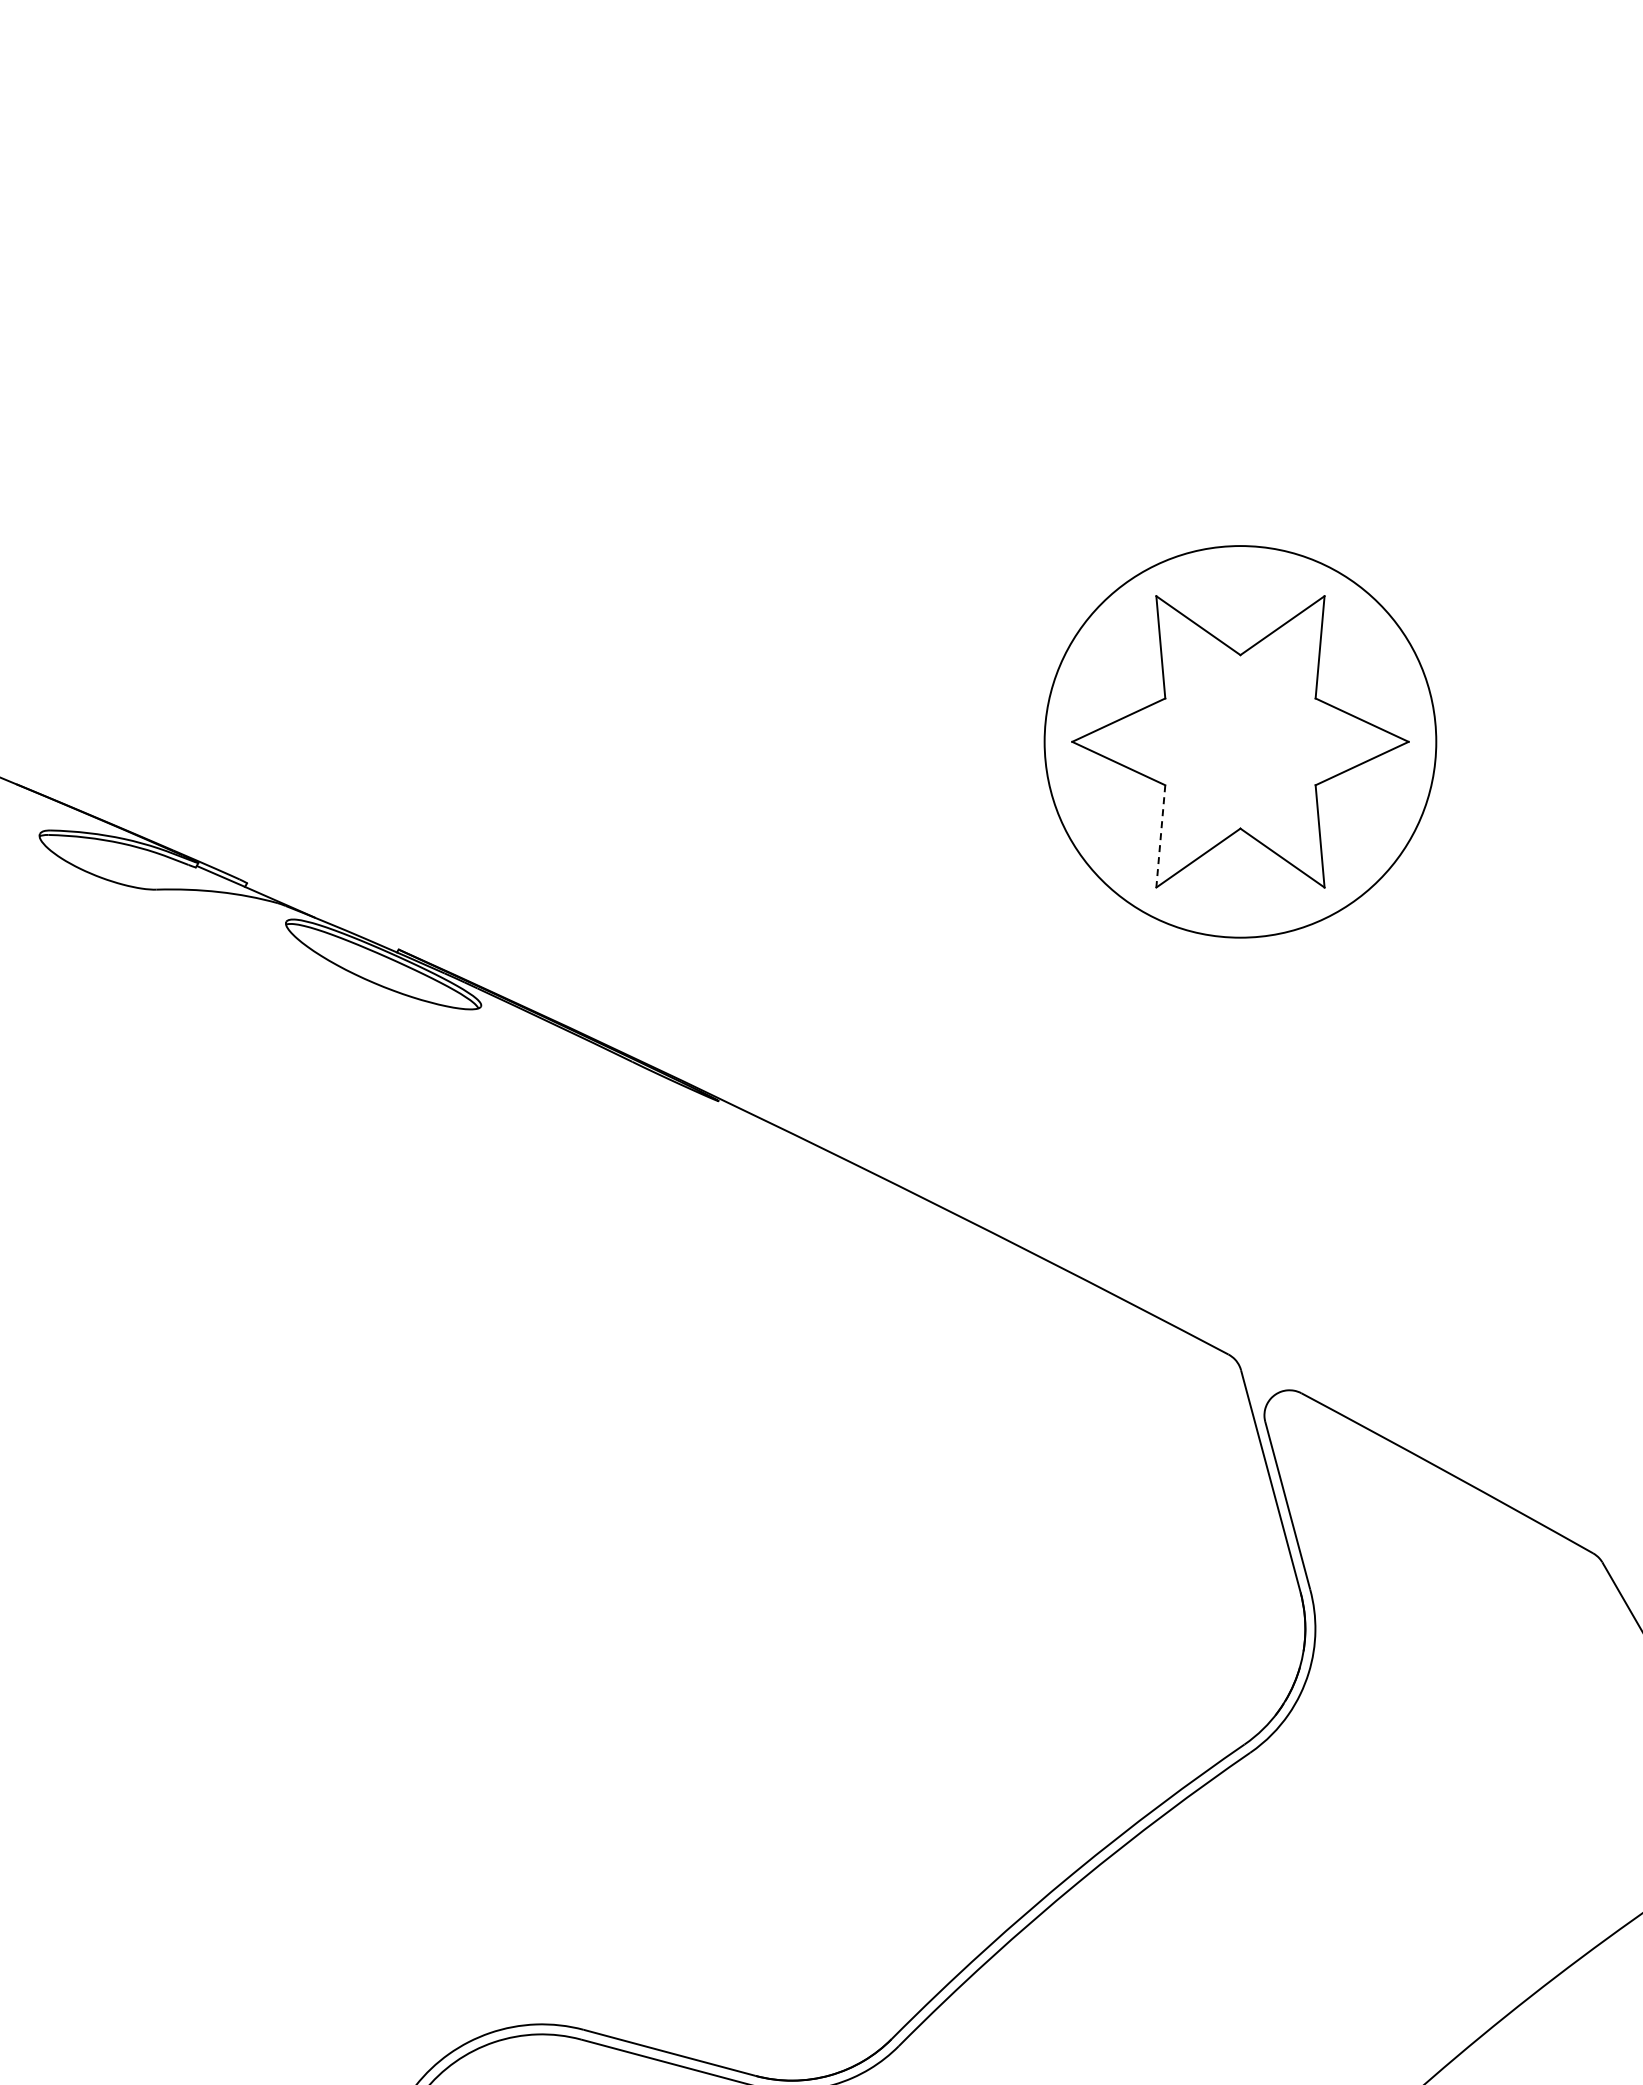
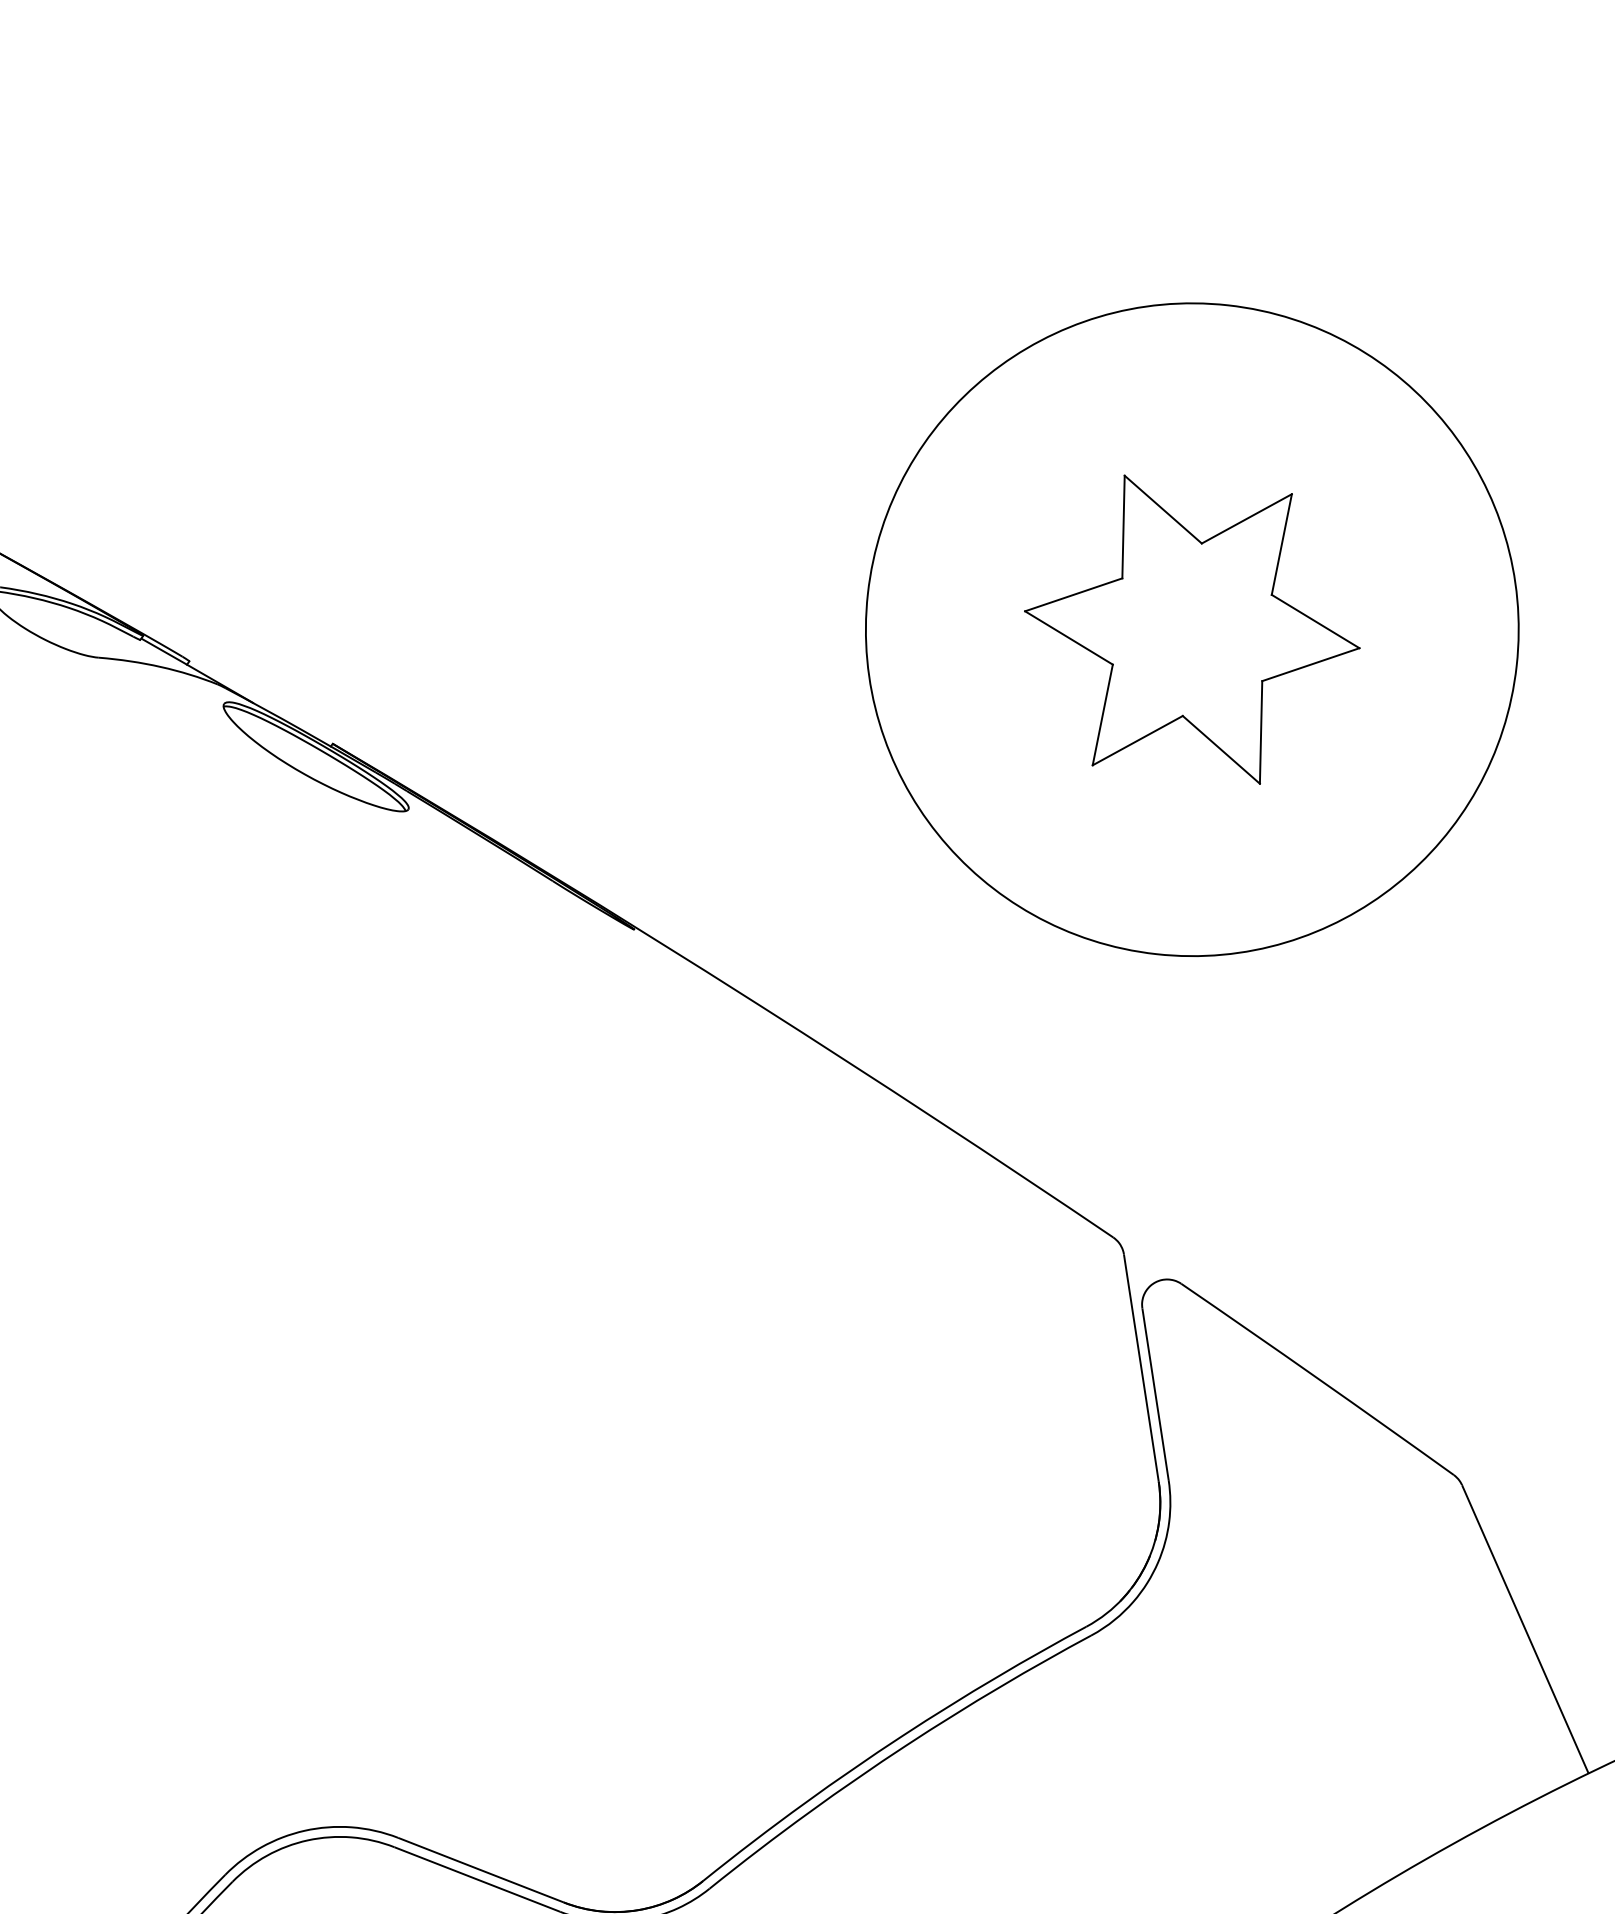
circle: (1240, 741) -> (1192, 629), size x1.67
line: (1160, 836) -> (1102, 715), dashed -> solid

